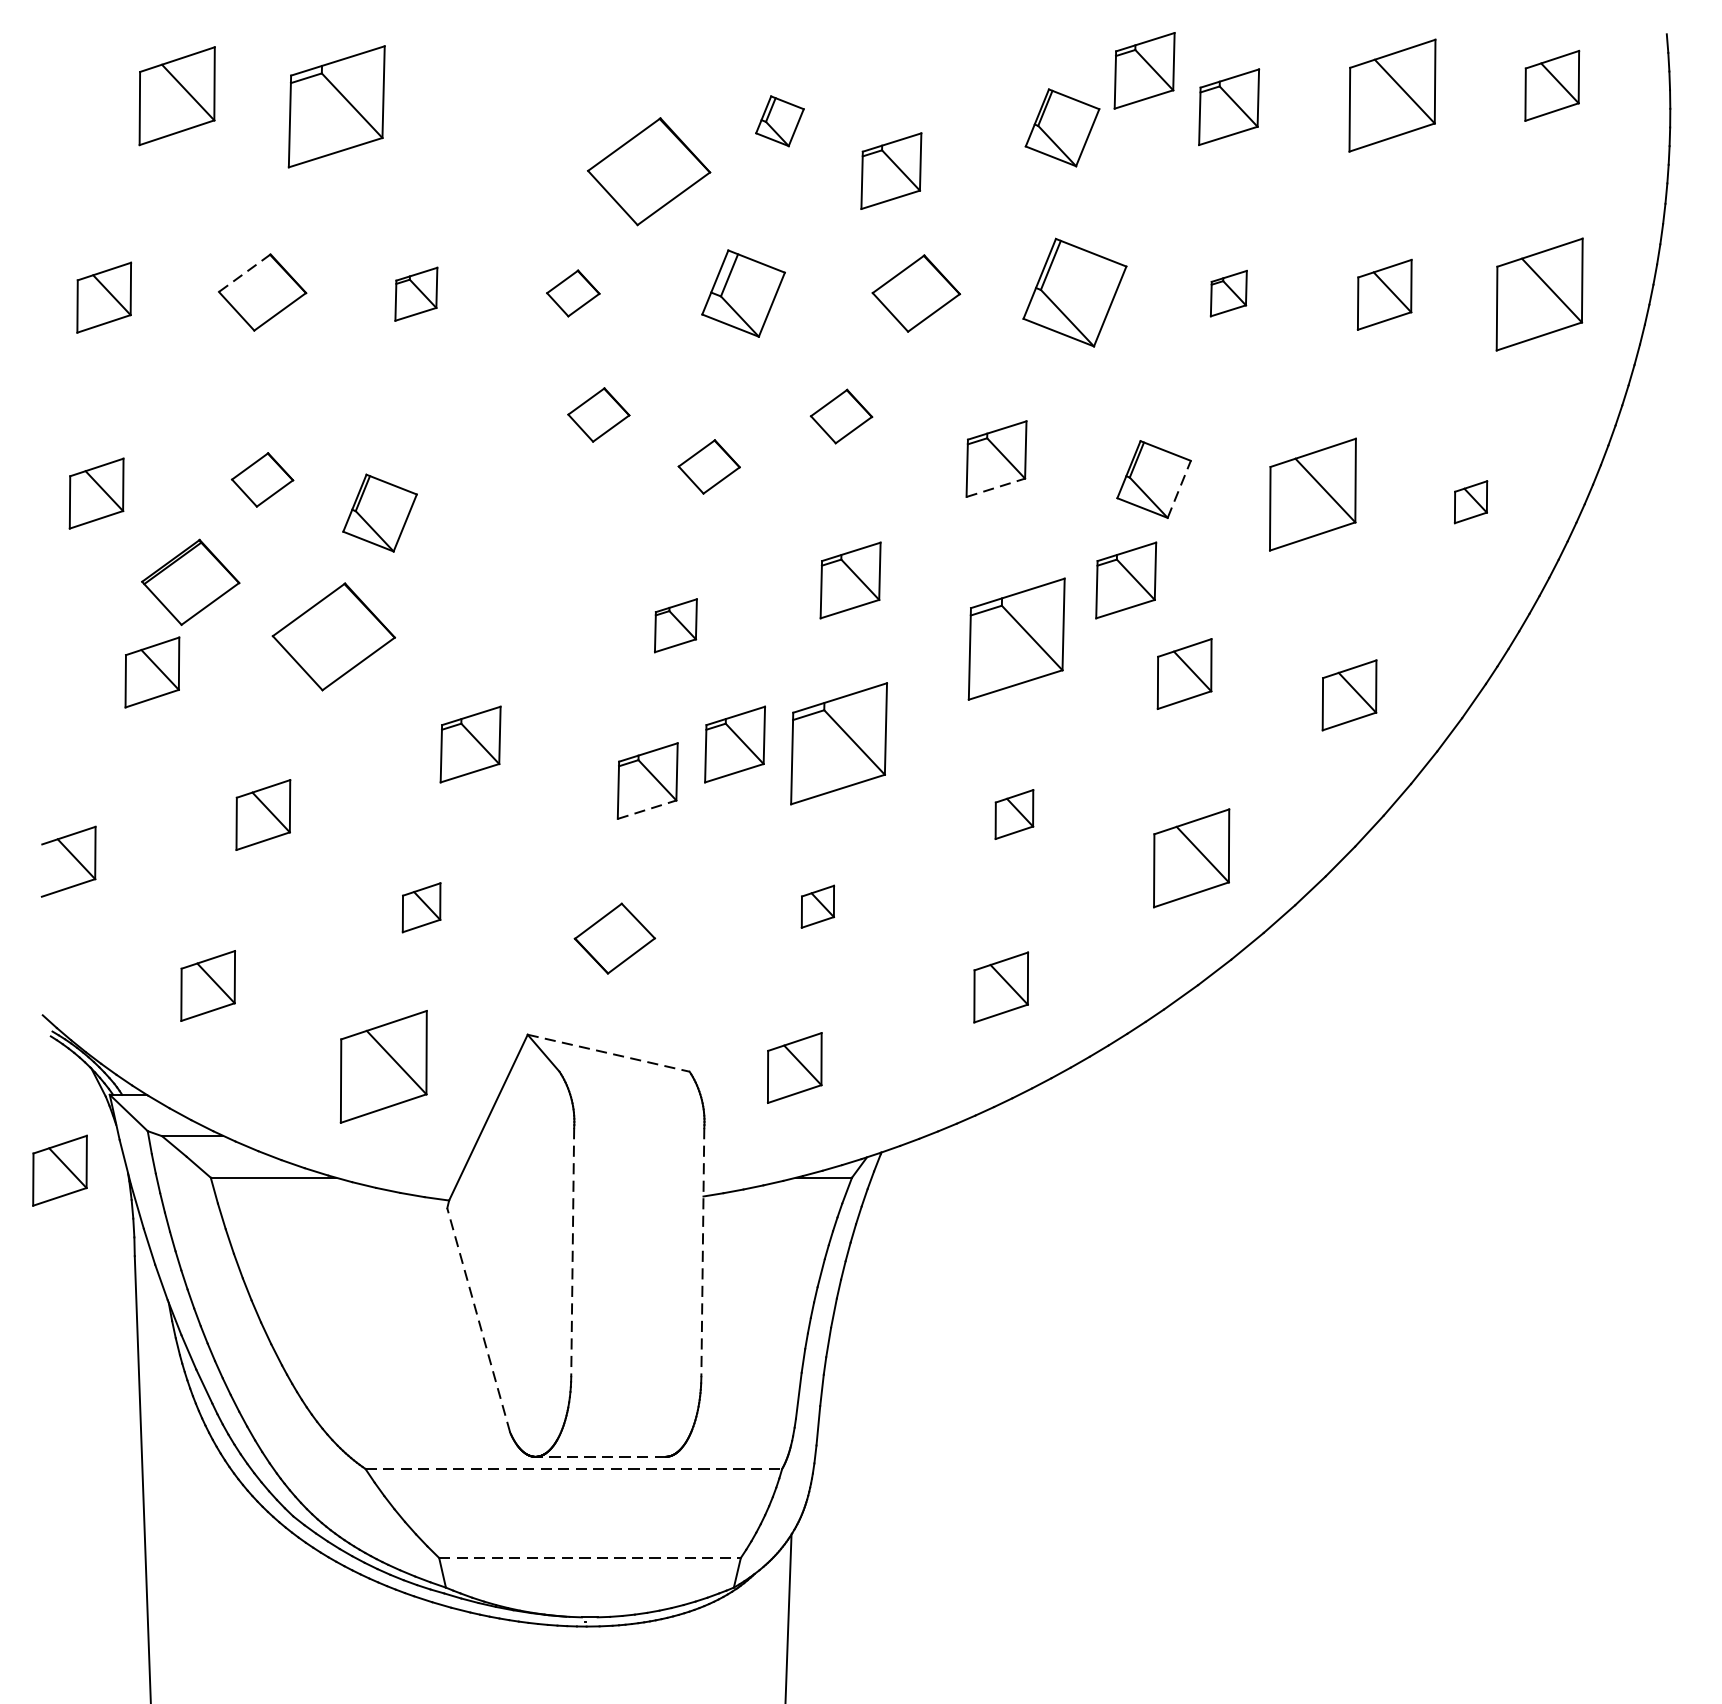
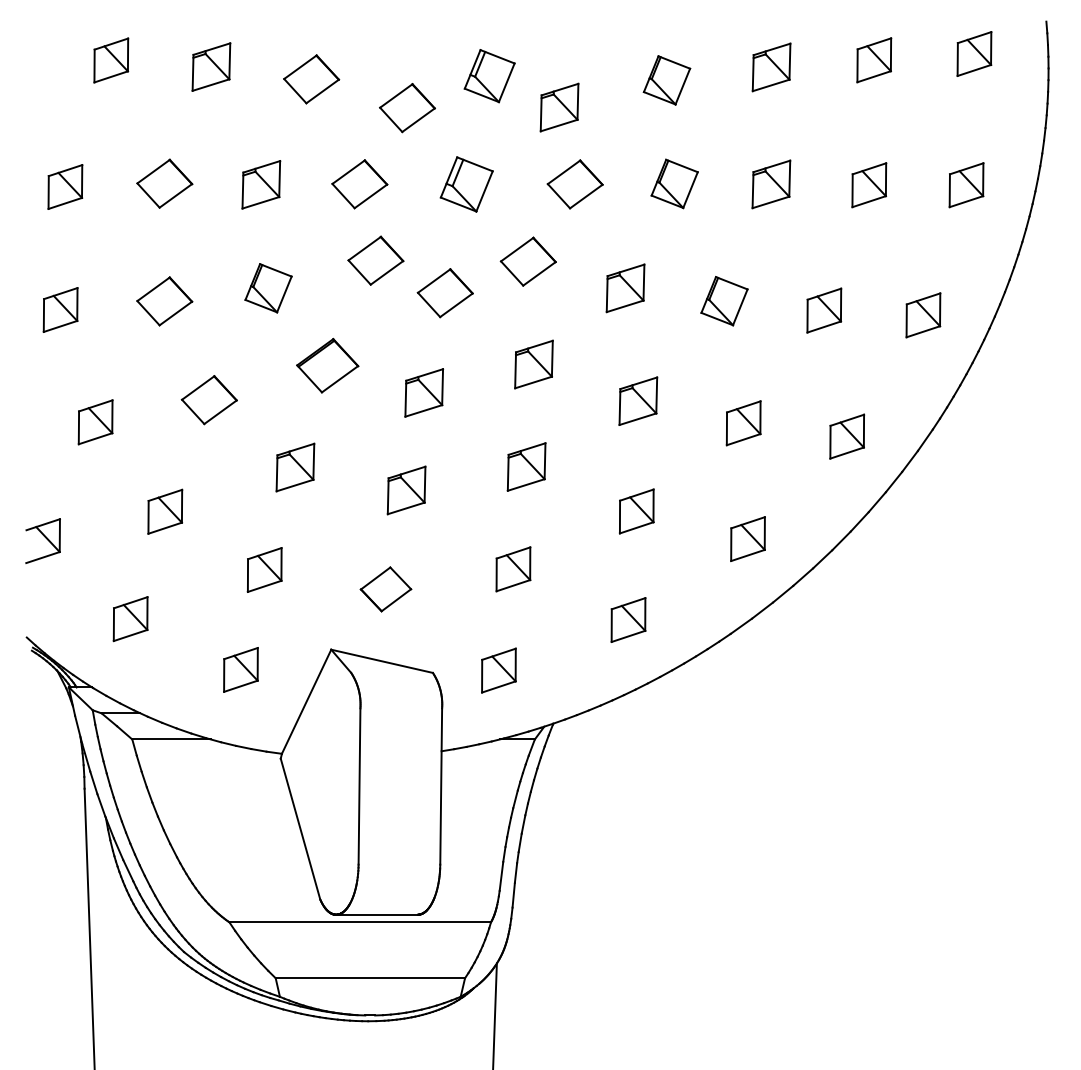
part: (1144, 70) -> (718, 44), removed
part: (177, 96) -> (111, 60), size x0.71
part: (1393, 96) -> (874, 60), size x0.62
part: (336, 105) -> (211, 66), size x0.62
part: (779, 121) -> (489, 76), size x1.67
part: (496, 126) -> (311, 79), added
part: (649, 172) -> (407, 108), size x0.71
line: (244, 272) -> (153, 171), dashed -> solid
part: (1074, 292) -> (674, 183), size x0.71
part: (416, 293) -> (261, 184), size x1.43
part: (572, 293) -> (359, 184), size x1.67
part: (1228, 293) -> (771, 184), size x1.67
part: (1539, 295) -> (966, 185), size x0.62
part: (598, 414) -> (375, 260), size x1.43
part: (840, 416) -> (527, 261), size x1.43
part: (708, 467) -> (444, 293), size x1.43
part: (262, 480) -> (164, 301), size x1.43
line: (996, 488) -> (625, 306), dashed -> solid
line: (1179, 488) -> (740, 306), dashed -> solid
part: (1313, 494) -> (824, 310), size x0.62
part: (1471, 502) -> (923, 315), size x1.67
part: (379, 513) -> (268, 288), moved
part: (1125, 580) -> (706, 364), removed
part: (190, 582) -> (327, 365), moved
part: (676, 625) -> (424, 392), size x1.43
part: (332, 637) -> (208, 400), size x0.71
part: (1017, 637) -> (638, 400), size x0.62
part: (838, 742) -> (526, 466), size x0.62
part: (735, 744) -> (461, 467), removed
line: (647, 809) -> (406, 508), dashed -> solid
part: (1013, 814) -> (636, 511), size x1.43
part: (1190, 859) -> (747, 539), size x0.71
part: (421, 906) -> (264, 569), size x1.43
part: (817, 906) -> (513, 569), size x1.67
line: (609, 1053) -> (382, 661), dashed -> solid
part: (383, 1066) -> (240, 669), size x0.62
part: (59, 1171) -> (37, 735), removed
line: (572, 1254) -> (359, 787), dashed -> solid
line: (703, 1254) -> (441, 787), dashed -> solid
line: (478, 1319) -> (300, 828), dashed -> solid
line: (601, 1456) -> (377, 914), dashed -> solid
line: (574, 1469) -> (360, 922), dashed -> solid
line: (590, 1558) -> (370, 978), dashed -> solid

